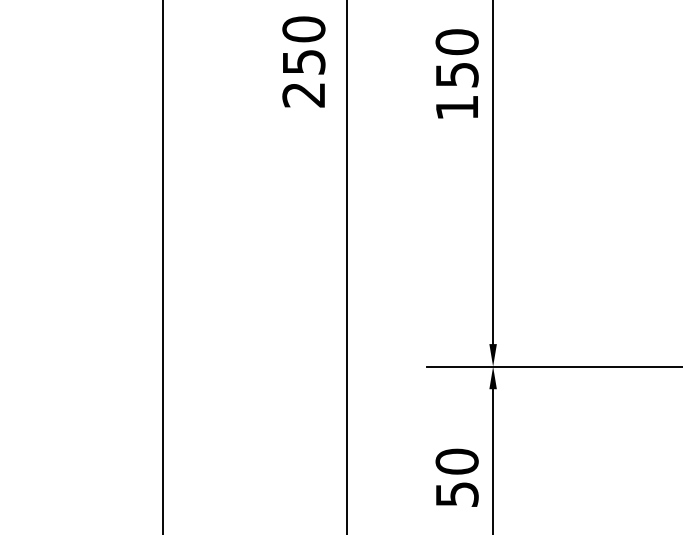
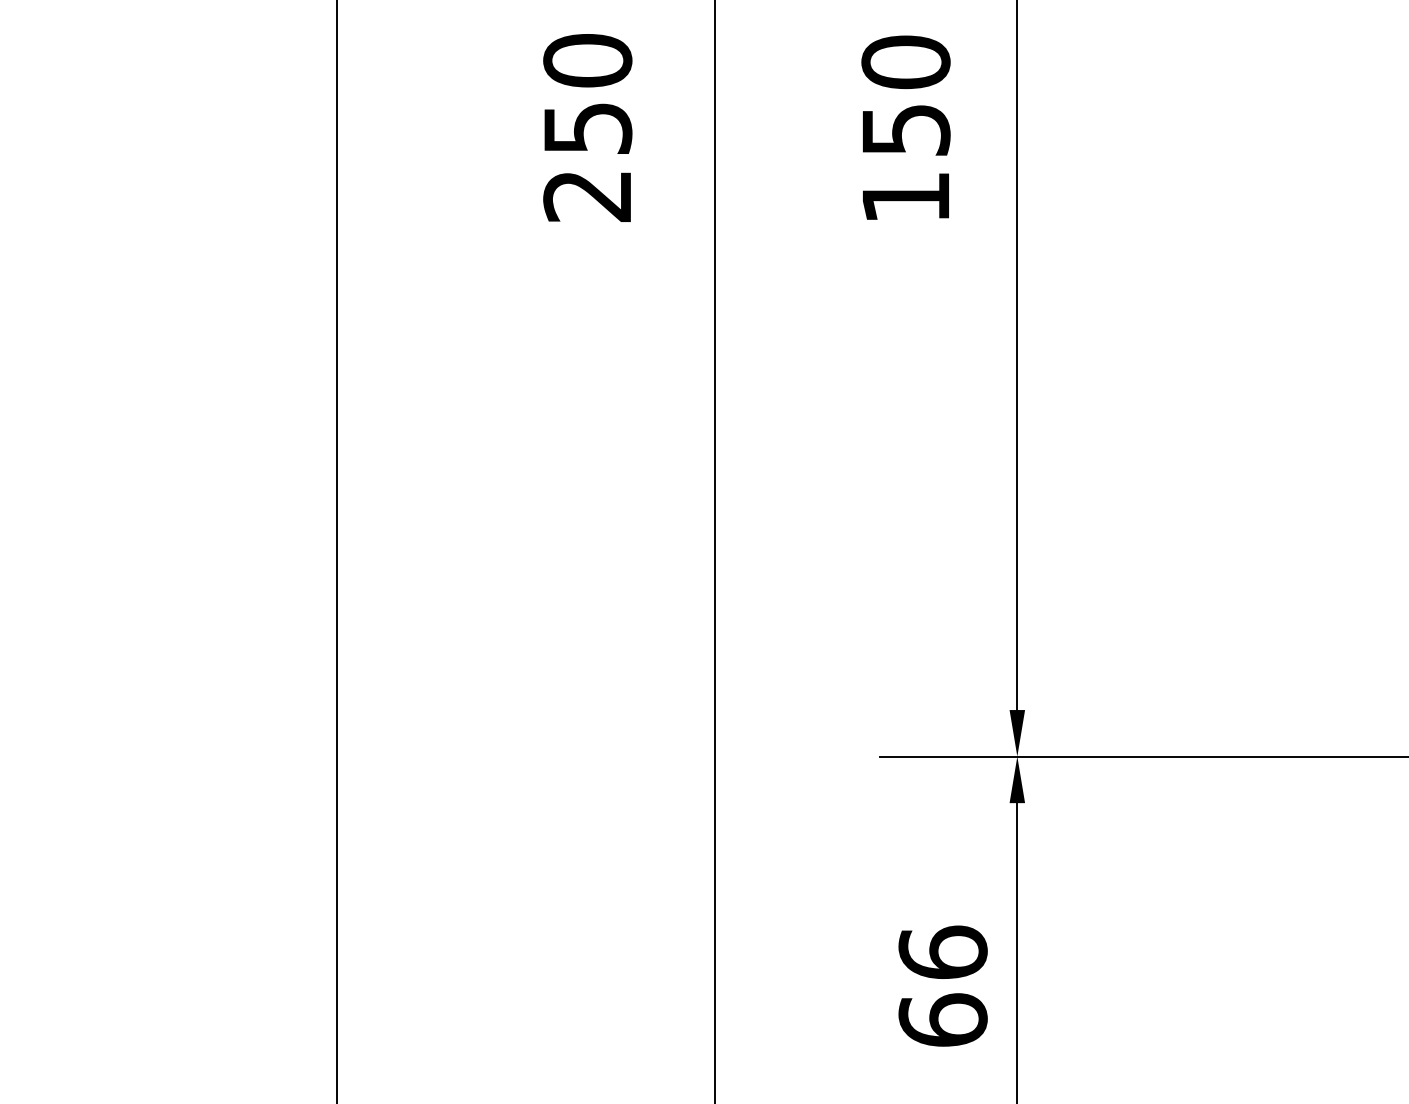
text: (303, 61) -> (586, 126), moved
text: (456, 73) -> (904, 126), moved
text: (456, 477) -> (941, 985), 50 -> 66

